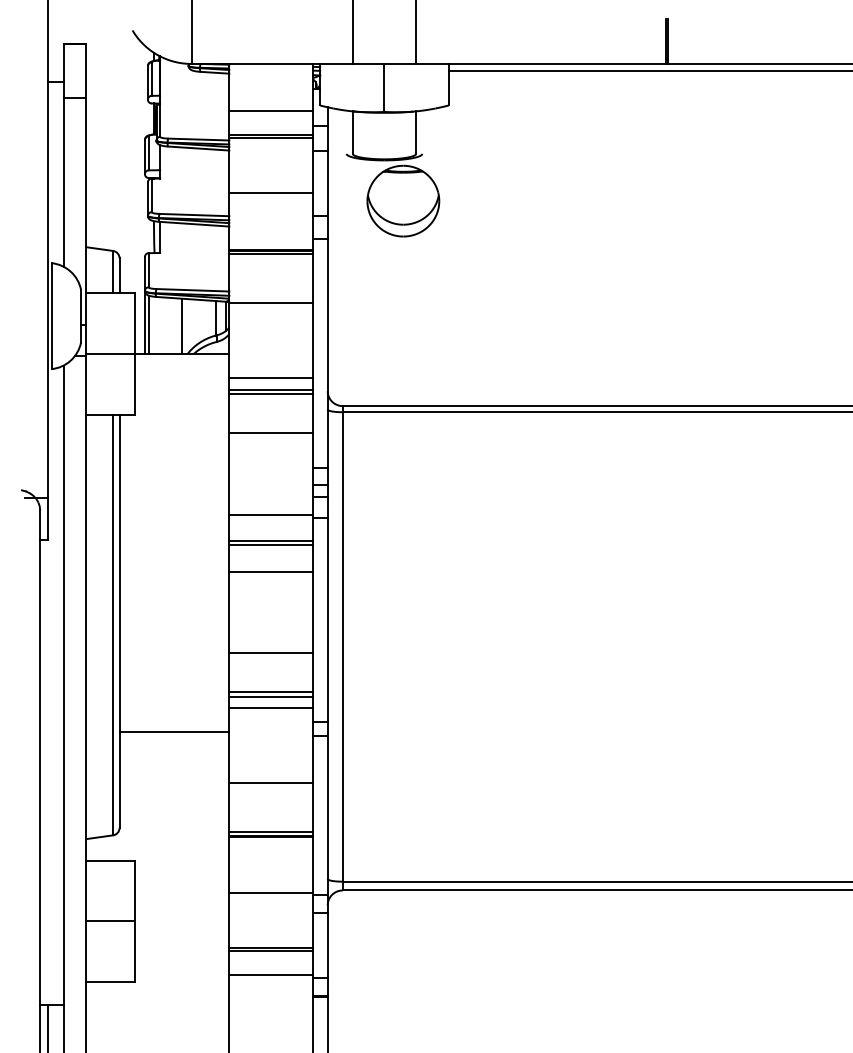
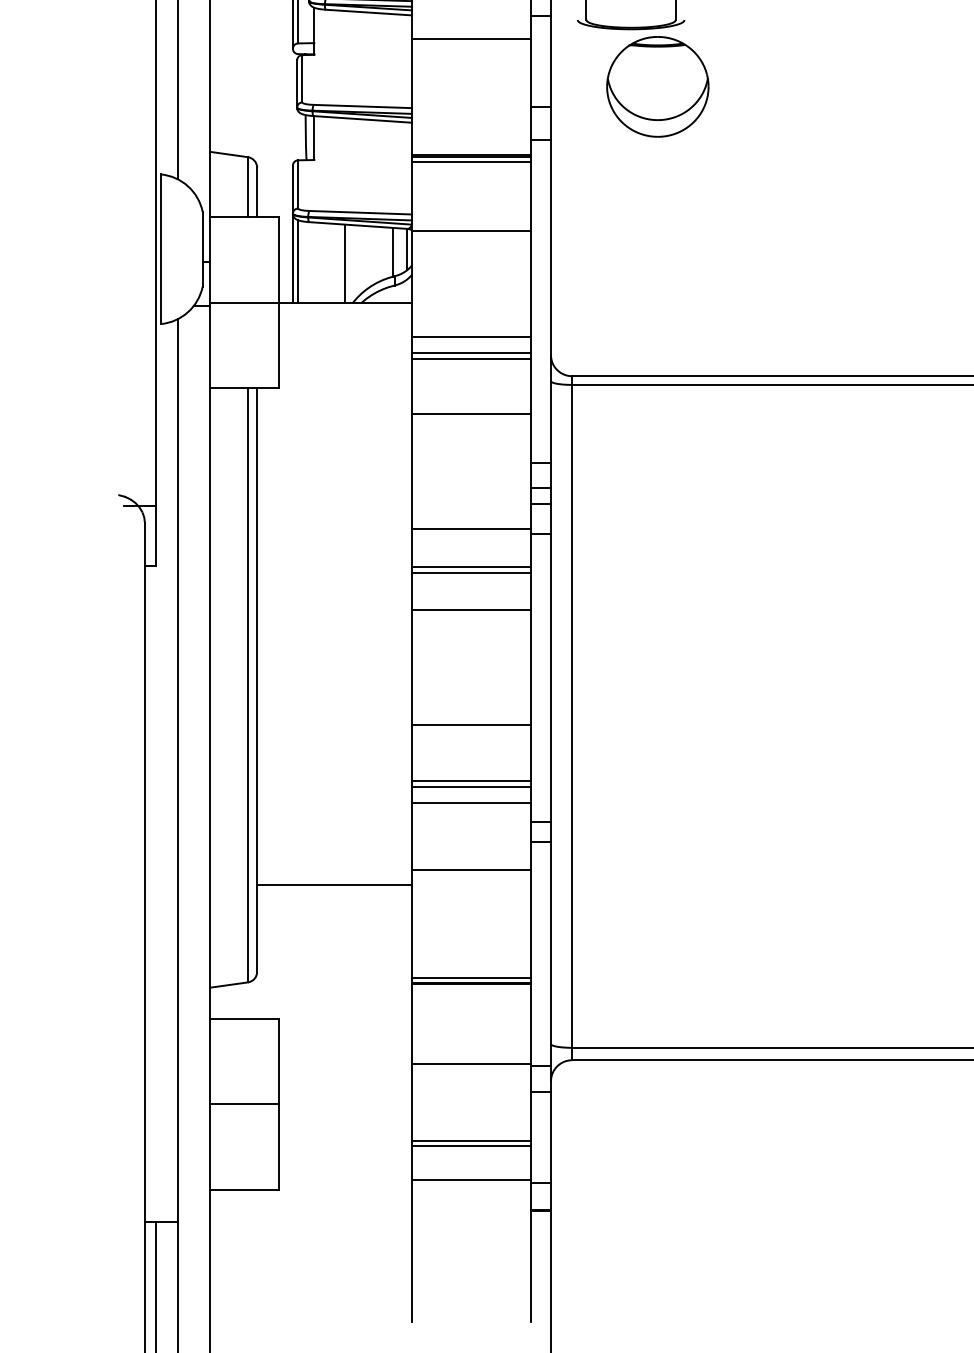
line: (271, 193) -> (471, 39), moved
line: (174, 732) -> (334, 885), moved
line: (271, 782) -> (471, 869), moved

